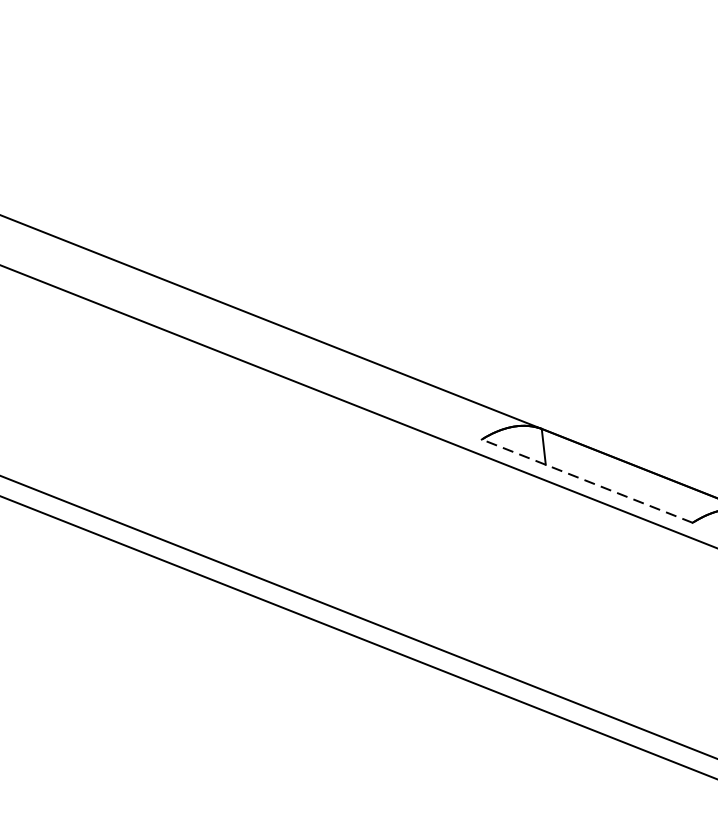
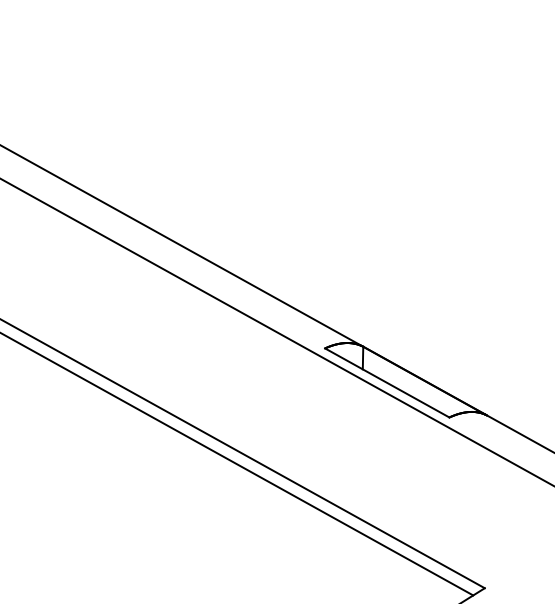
line: (585, 480) -> (386, 382), dashed -> solid

